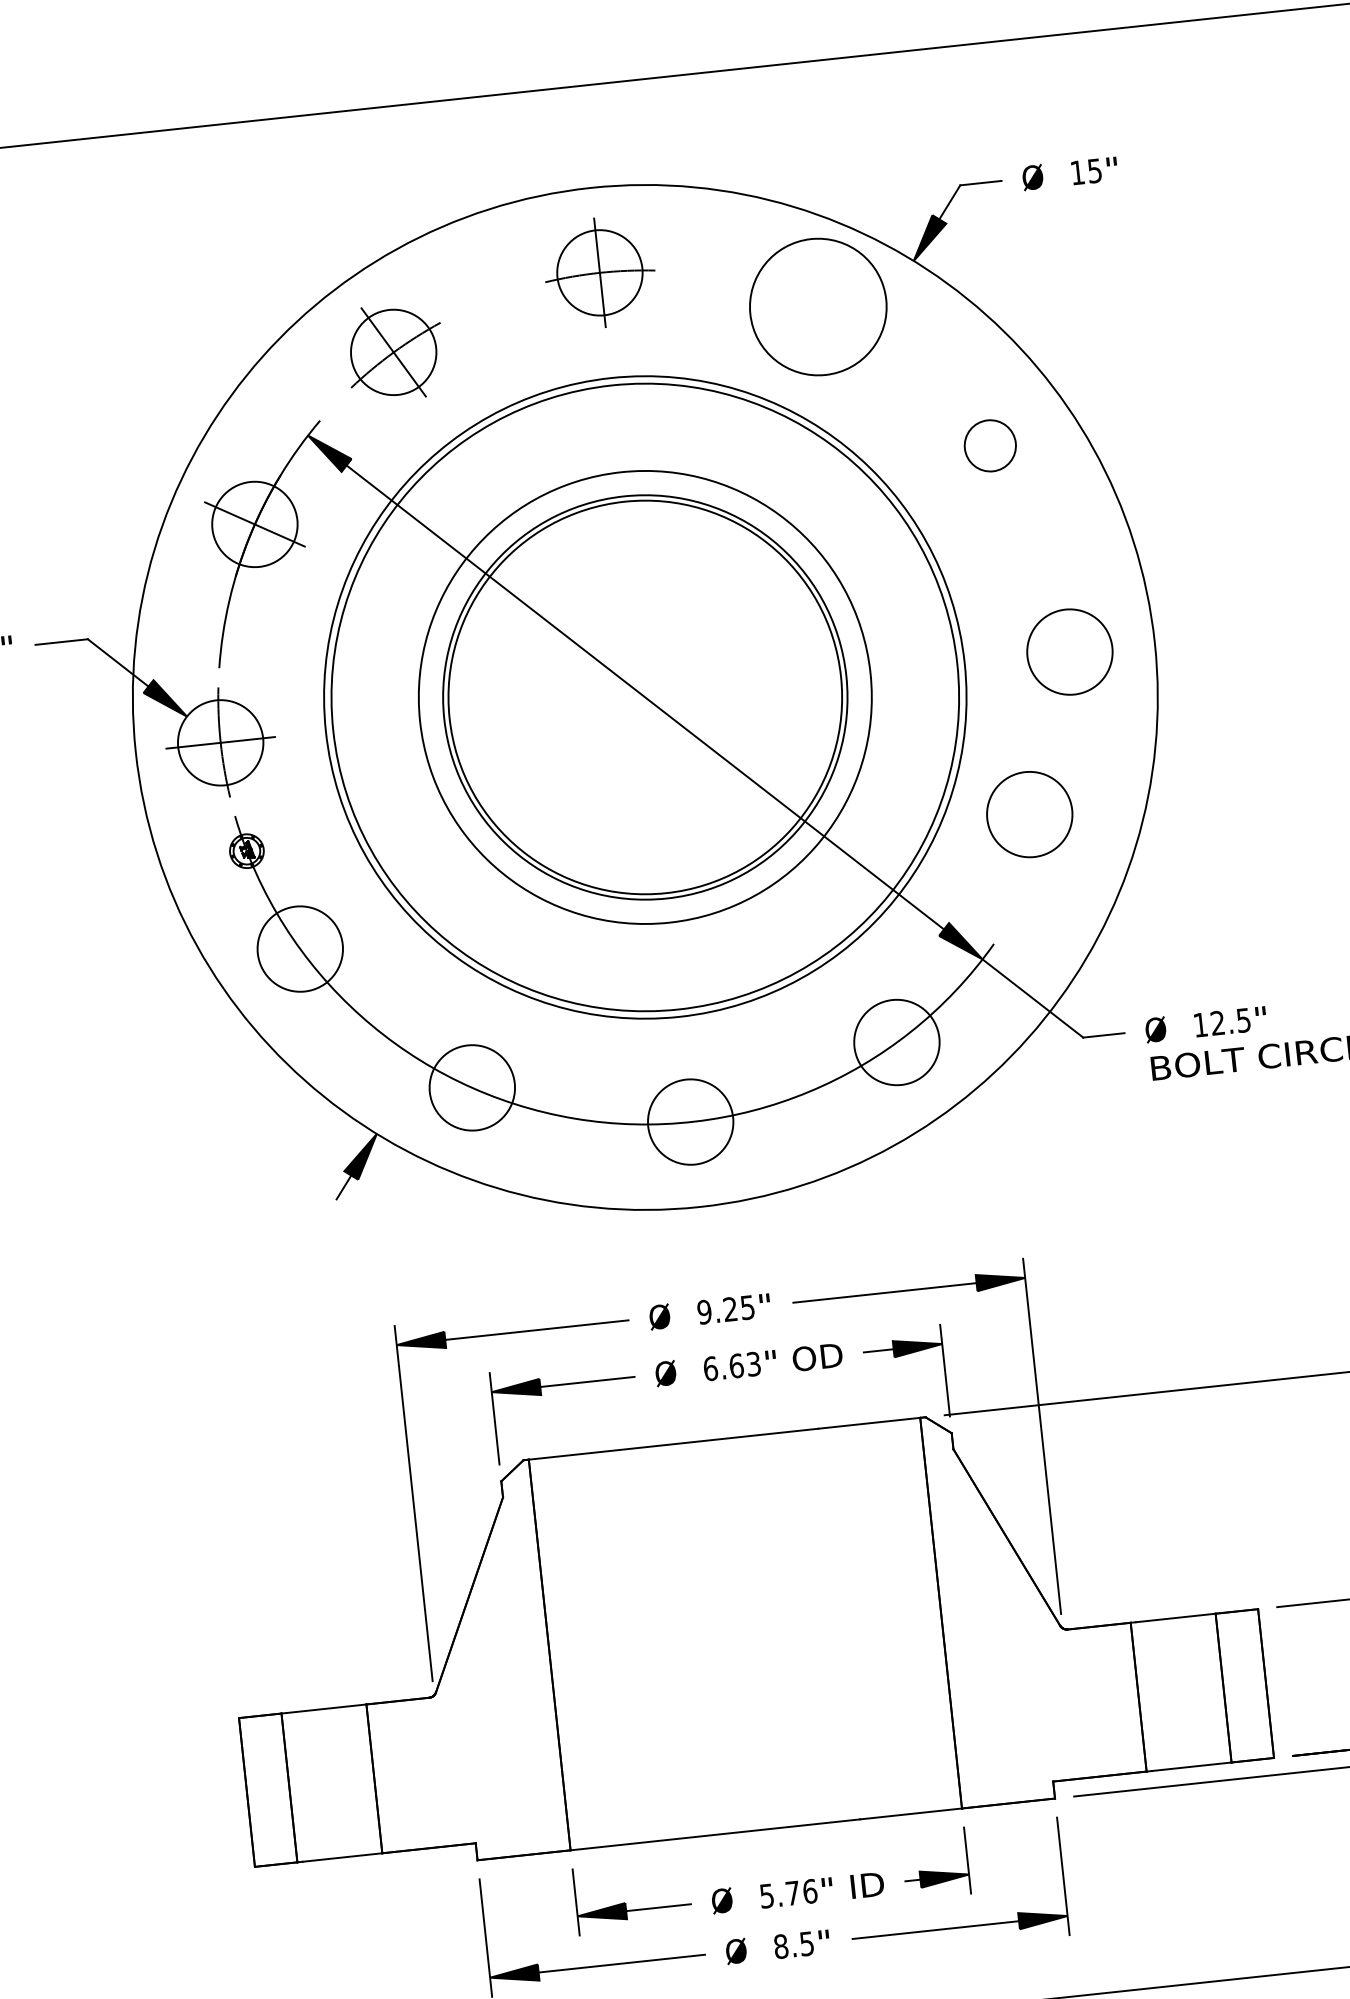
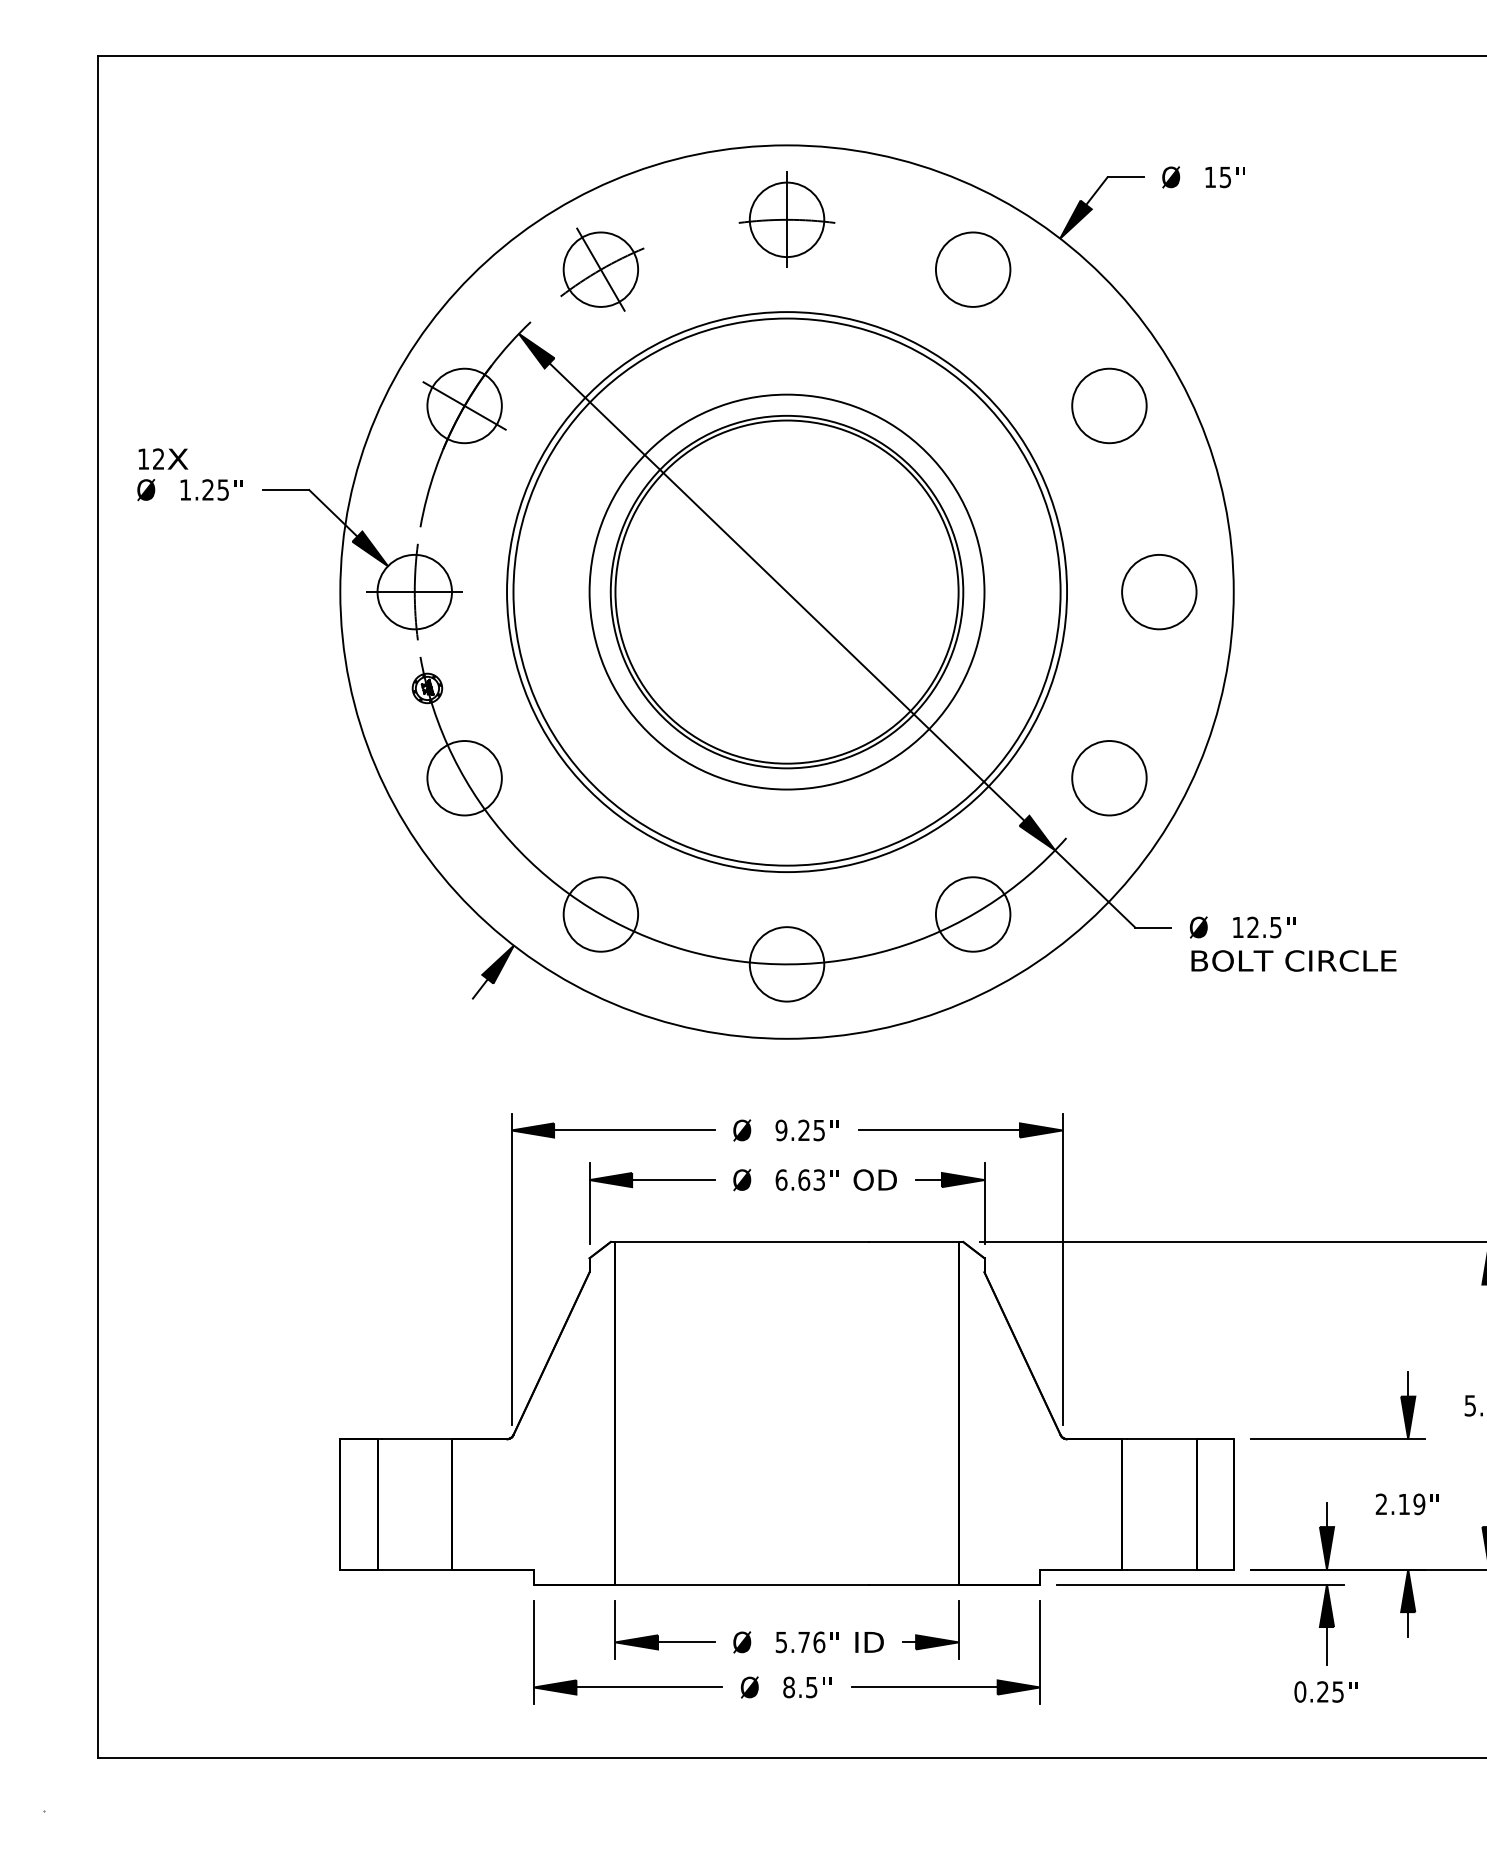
circle: (817, 306) -> (972, 269), size x0.62
circle: (990, 445) -> (1109, 405), size x1.67
circle: (1029, 814) -> (1109, 778), moved

